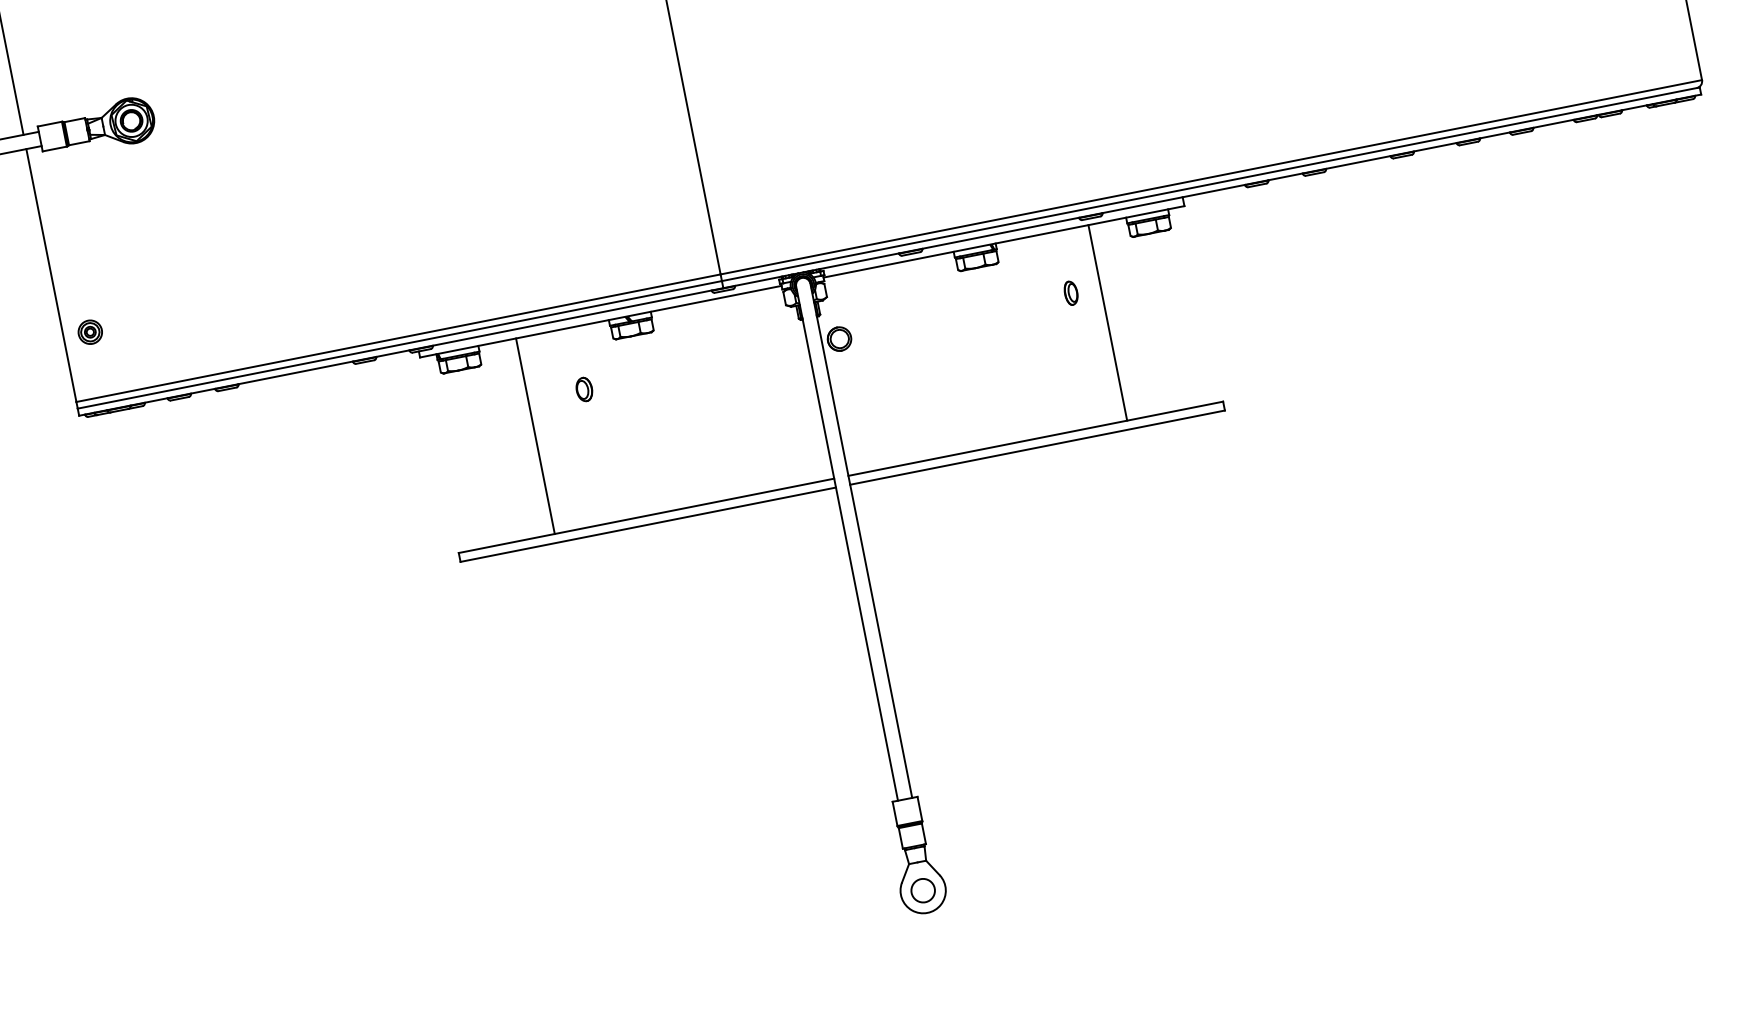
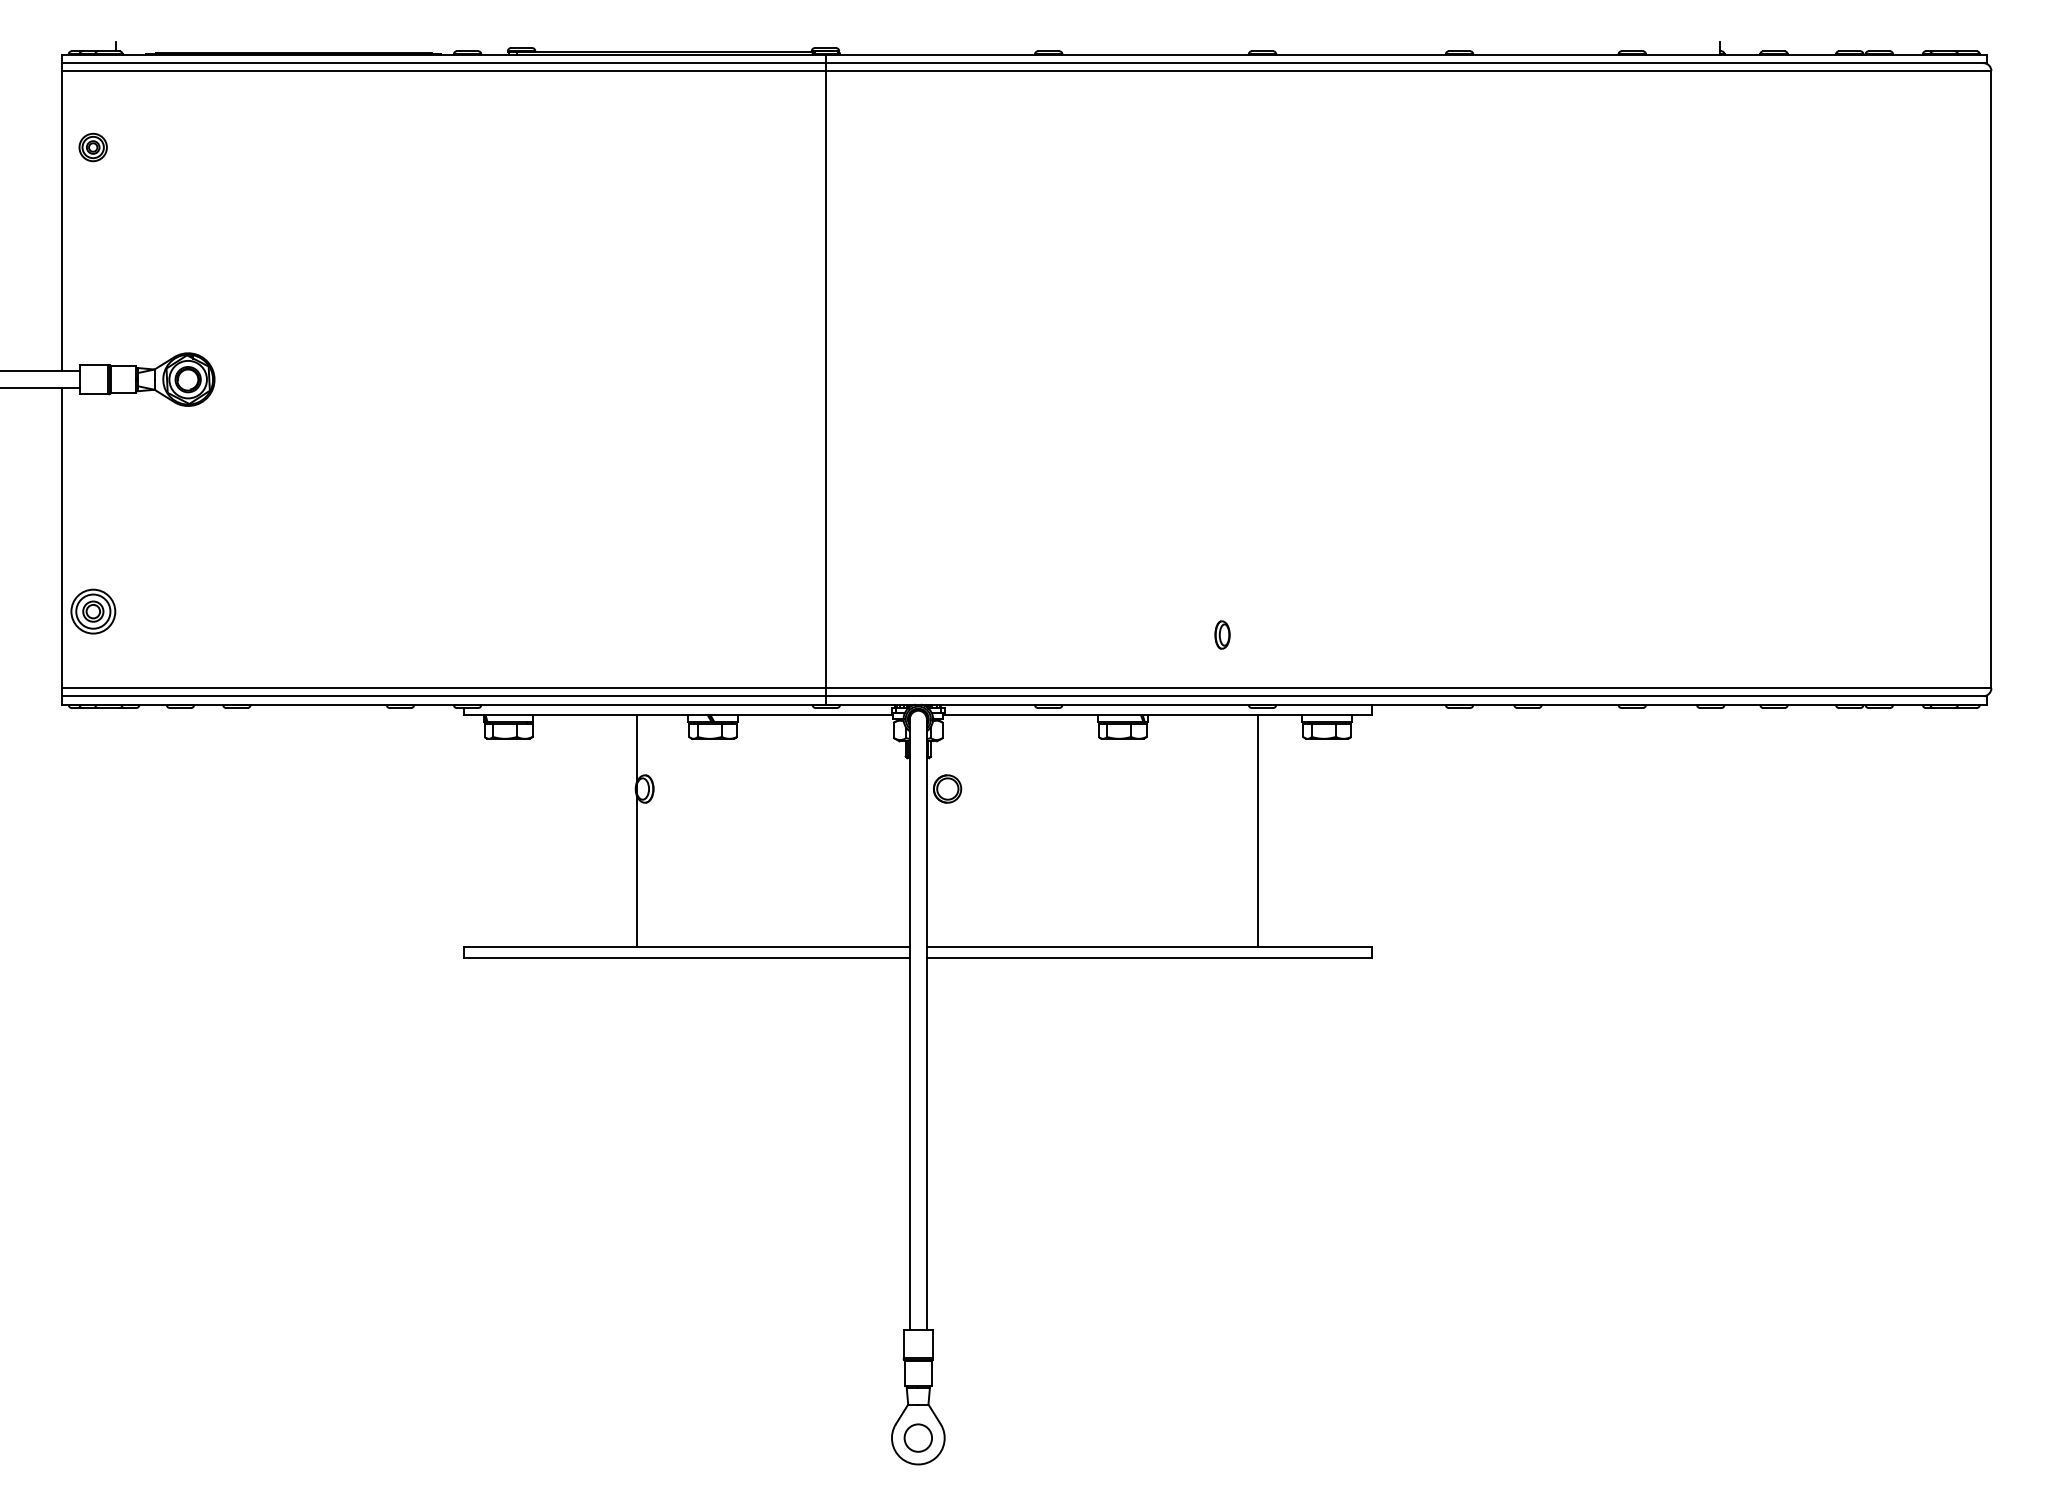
part: (1071, 292) -> (1222, 634), moved
part: (89, 332) -> (92, 611), size x1.6
line: (535, 436) -> (637, 831), moved

